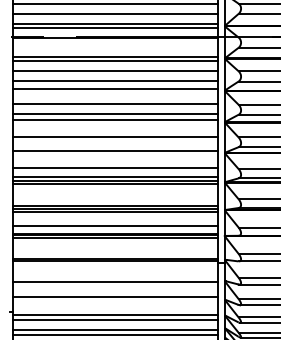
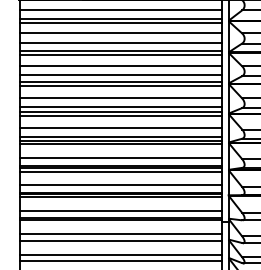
line: (115, 47) -> (121, 10), added
line: (115, 92) -> (121, 54), added
line: (115, 124) -> (121, 85), added
line: (115, 146) -> (121, 107), added
line: (115, 154) -> (121, 115), added
line: (115, 197) -> (121, 157), added
line: (115, 251) -> (121, 210), added
line: (115, 275) -> (121, 234), added
line: (115, 302) -> (121, 260), added

